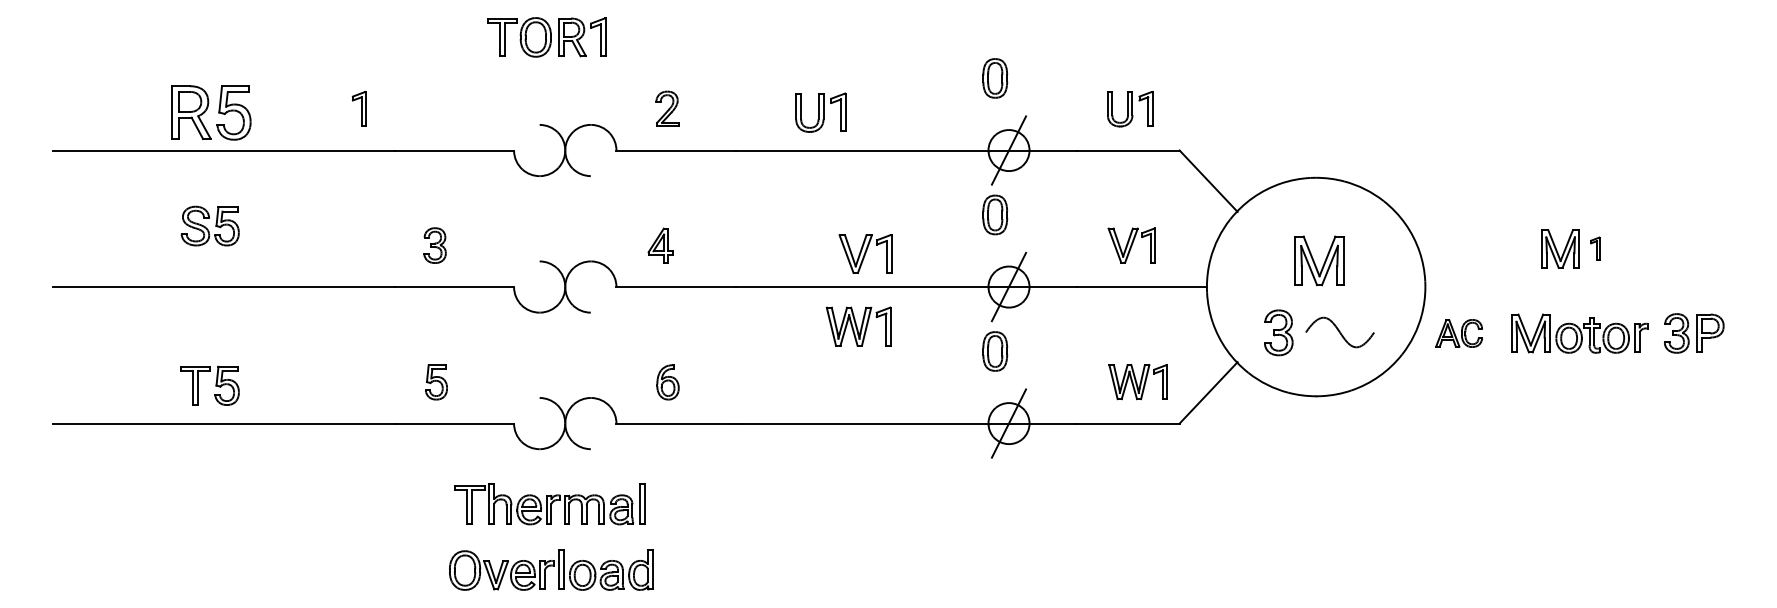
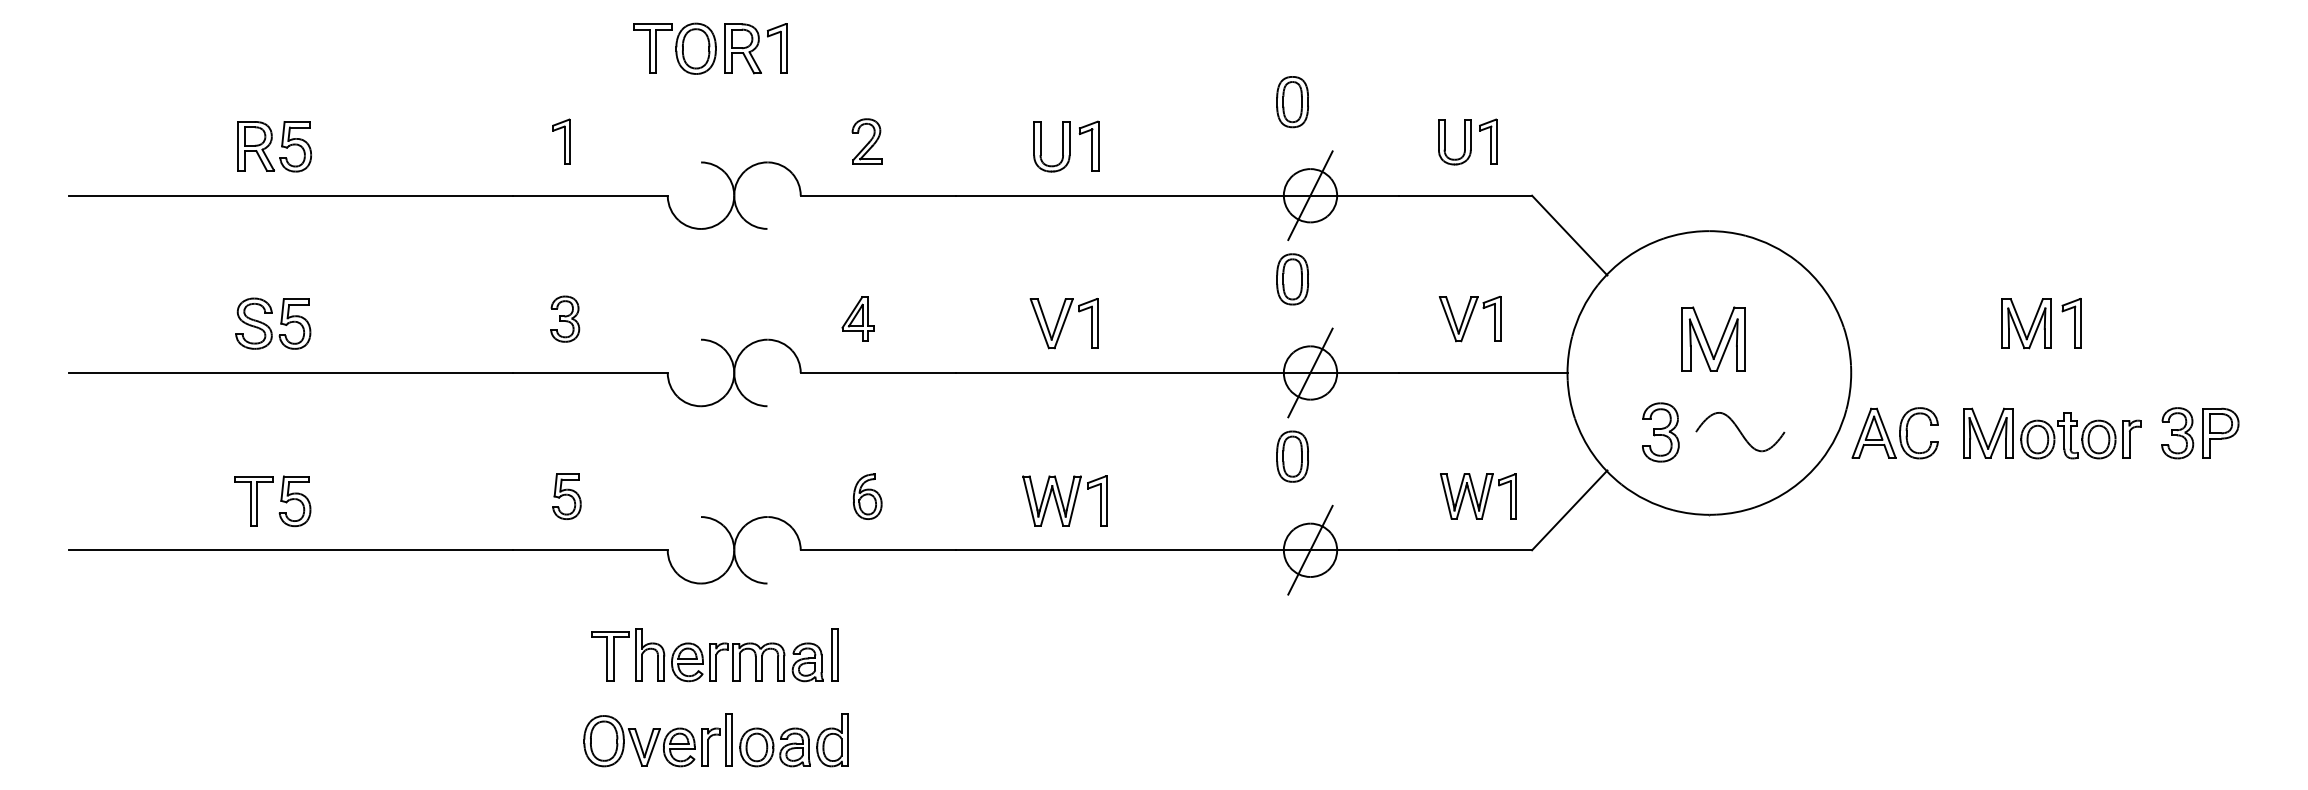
part: (358, 108) -> (560, 141), moved
part: (211, 112) -> (274, 146), size x0.71
part: (209, 225) -> (272, 322), moved
part: (1595, 248) -> (2072, 322), size x1.67
part: (865, 253) -> (1064, 322), moved
part: (858, 326) -> (1064, 500), moved
part: (1458, 333) -> (1894, 433), size x1.43

